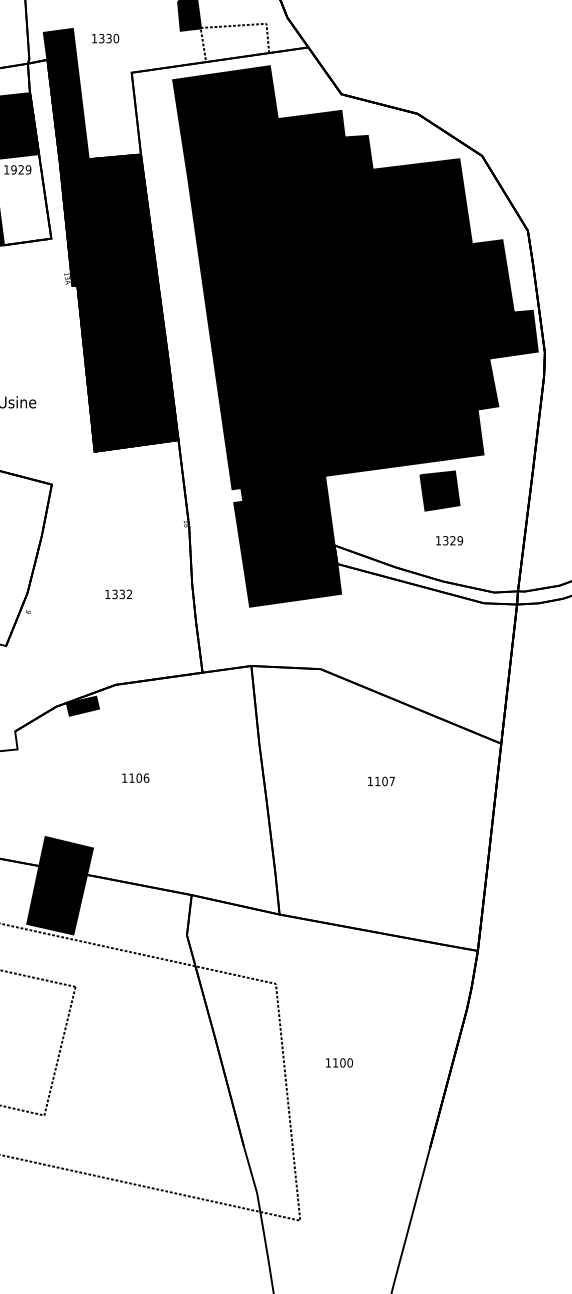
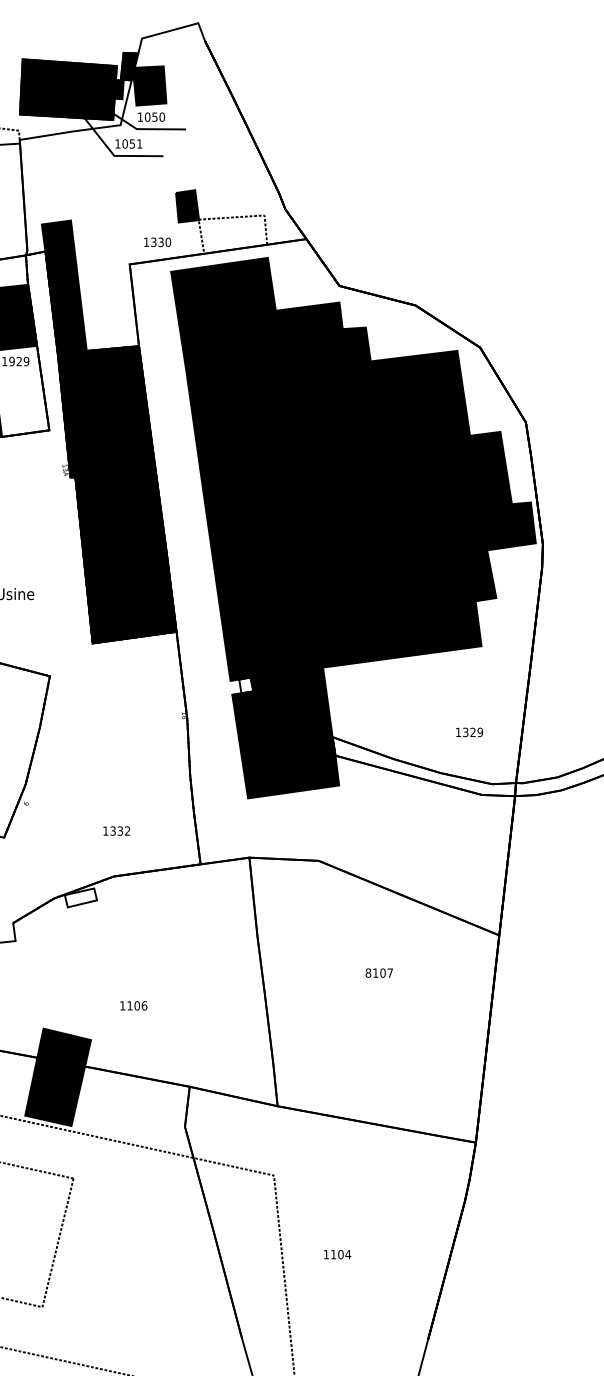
text: (105, 37) -> (157, 241), moved
part: (439, 490) -> (437, 682), removed
fill: (248, 493) -> (246, 685), removed
text: (449, 540) -> (469, 732), moved
text: (118, 593) -> (116, 830), moved
fill: (82, 705) -> (80, 897), removed
text: (135, 777) -> (133, 1005), moved
text: (370, 780) -> (368, 972), 1107 -> 8107
text: (350, 1062) -> (348, 1254), 1100 -> 1104

